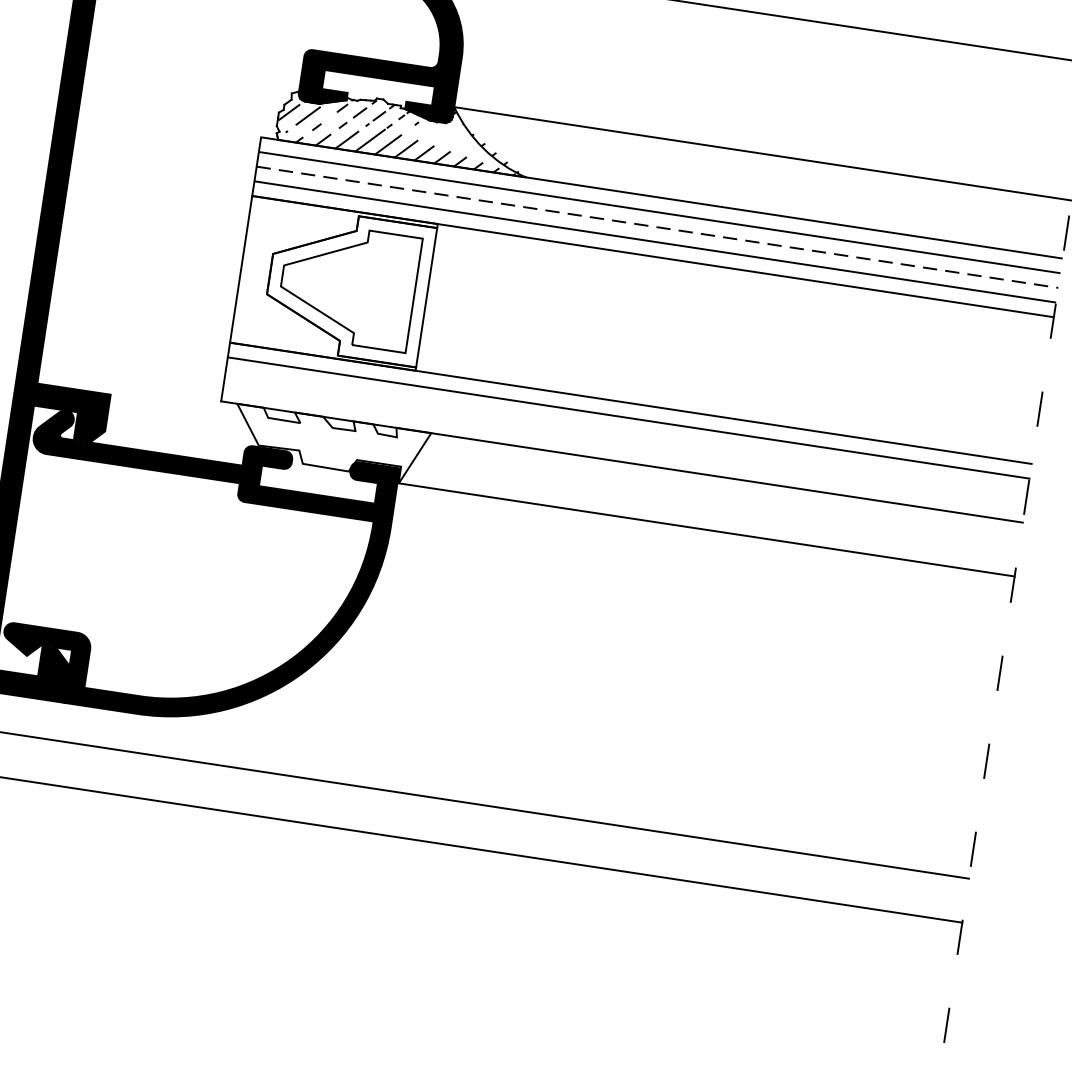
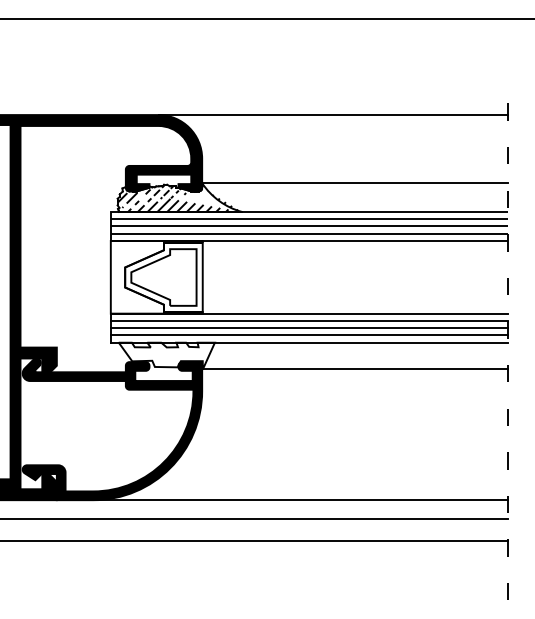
line: (657, 227) -> (309, 226), dashed -> solid
line: (624, 433) -> (308, 328), added
line: (622, 447) -> (308, 335), added
line: (555, 777) -> (300, 500), added

